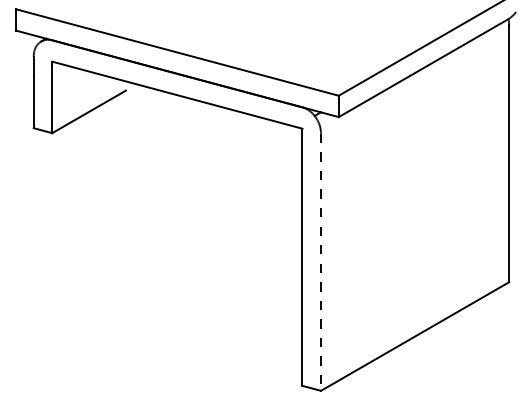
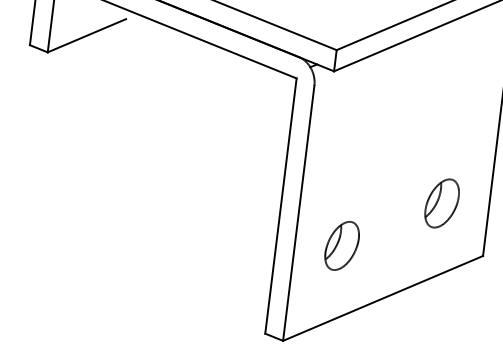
part: (461, 234) -> (441, 202), added
line: (321, 262) -> (299, 213), dashed -> solid
part: (367, 289) -> (341, 245), added

